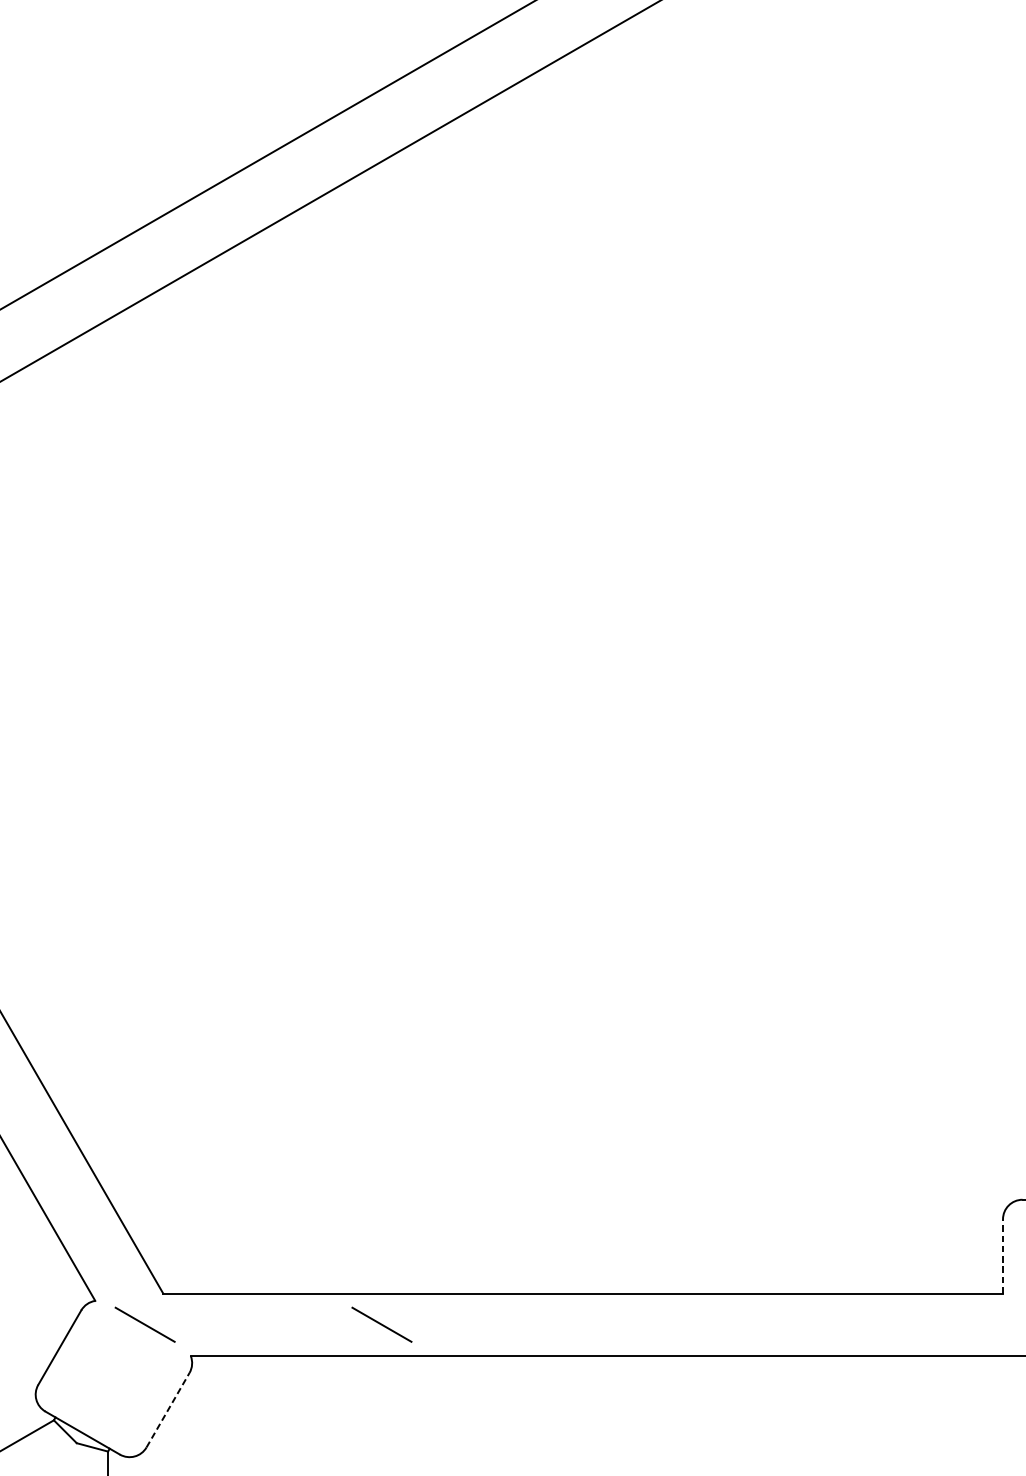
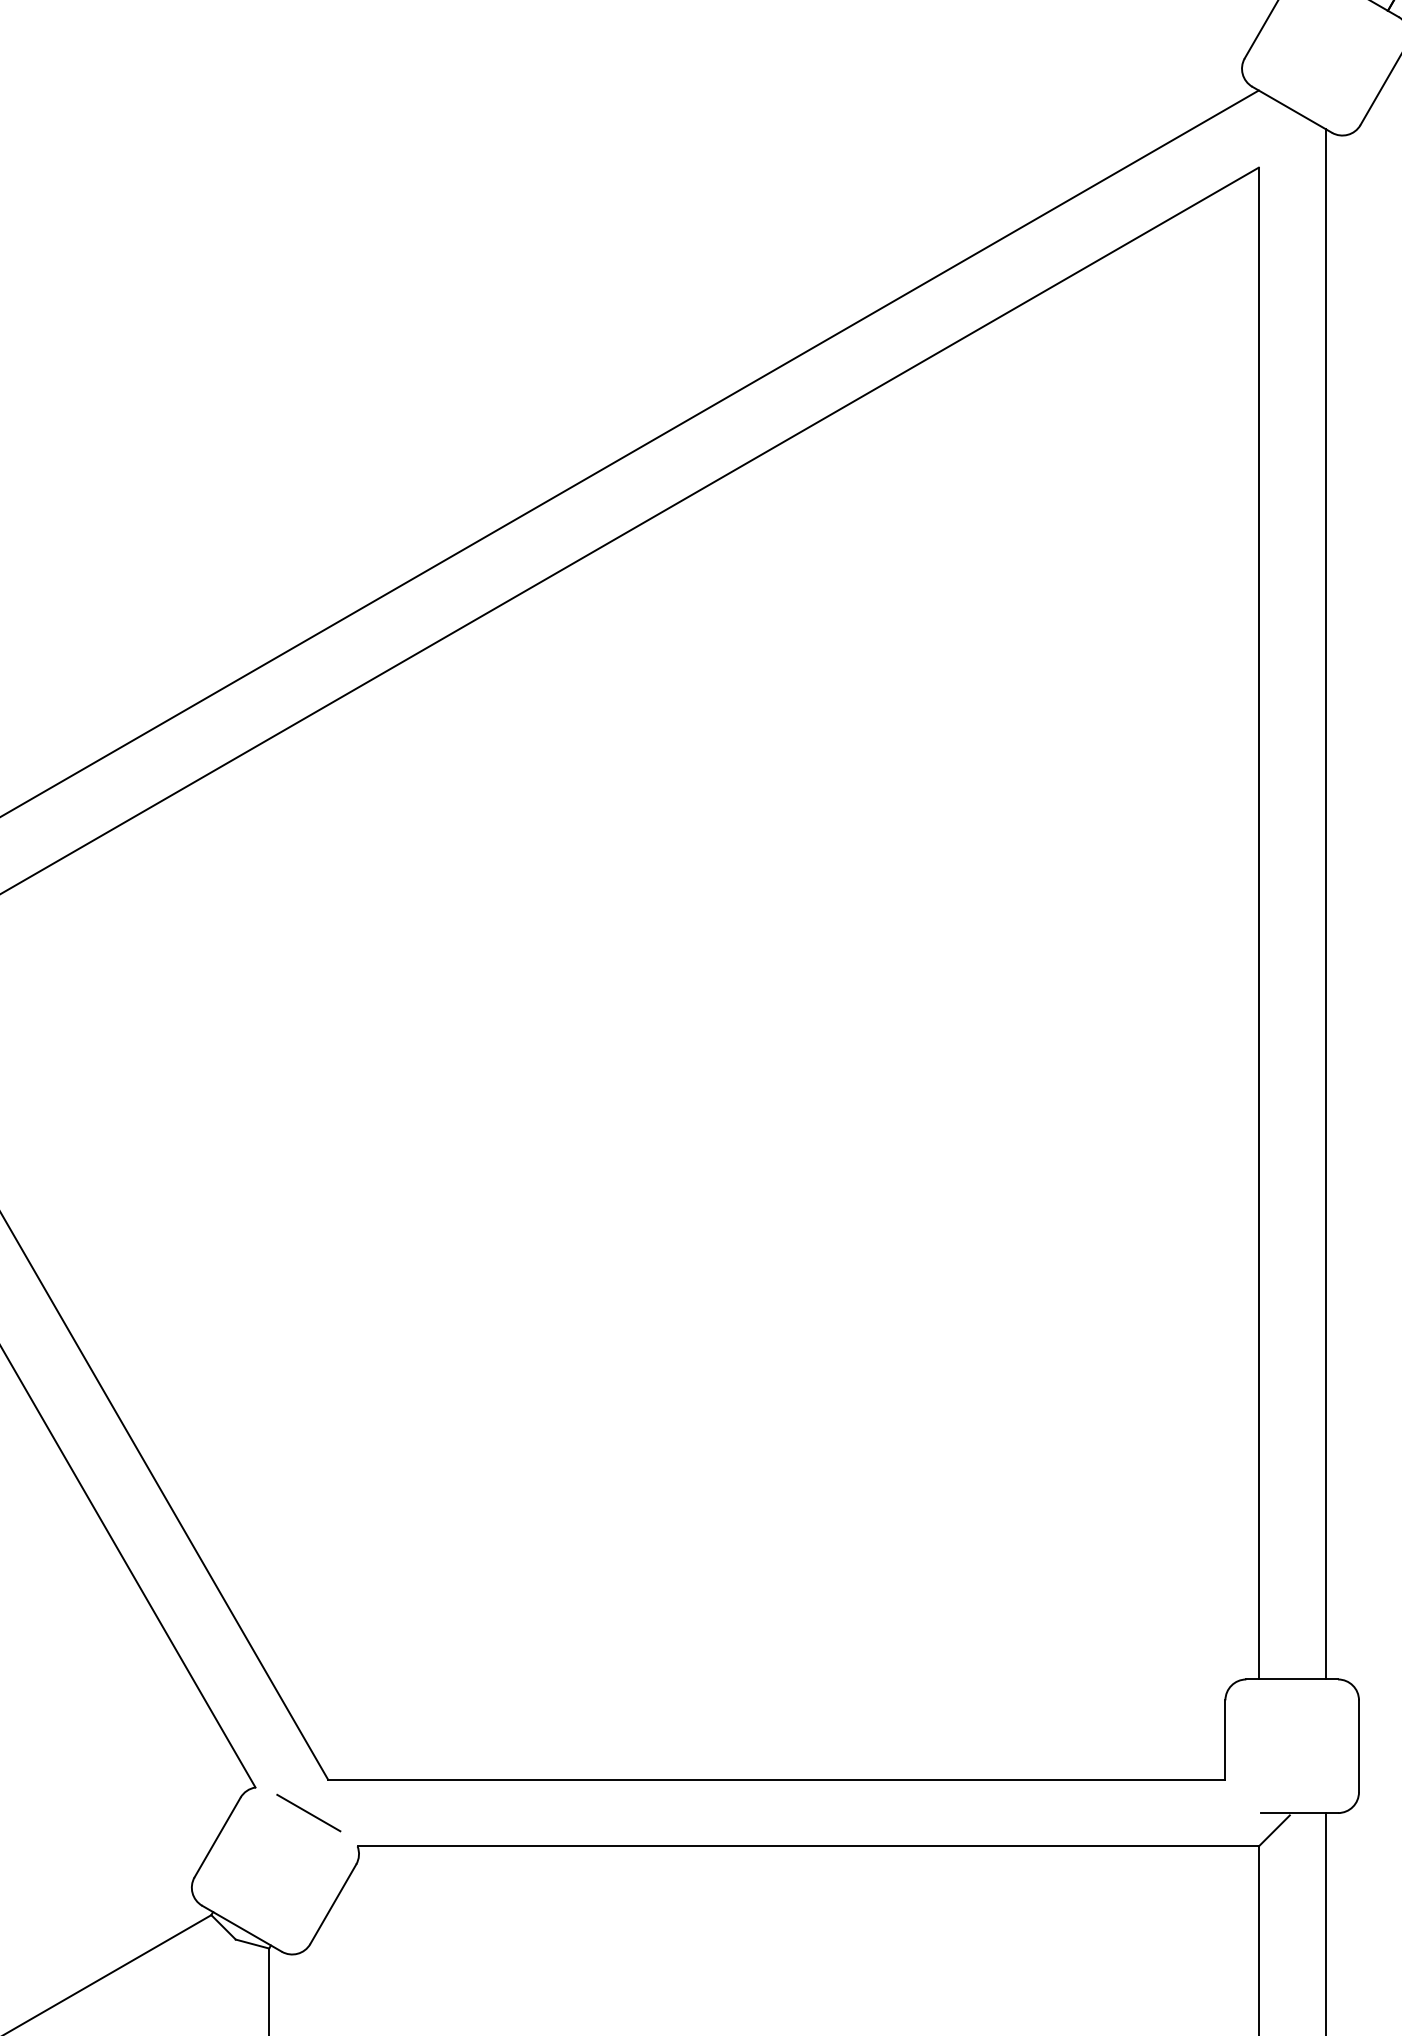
line: (1003, 1256) -> (1225, 1740), dashed -> solid
line: (381, 1324) -> (561, 1812), removed
line: (168, 1410) -> (333, 1904), dashed -> solid

